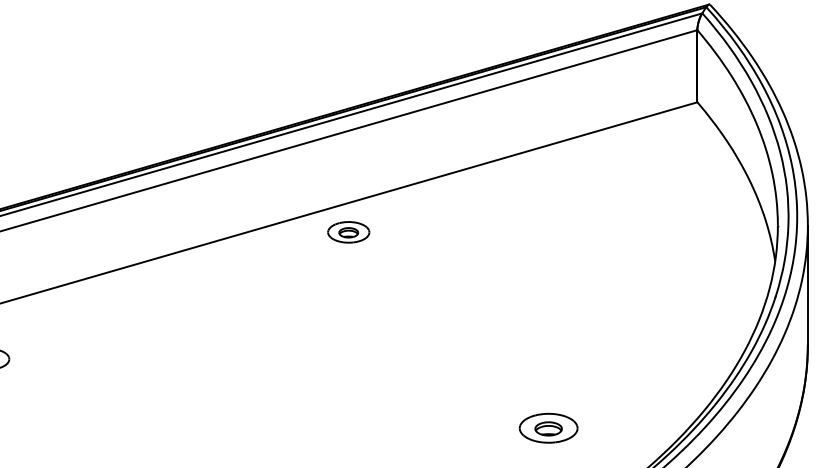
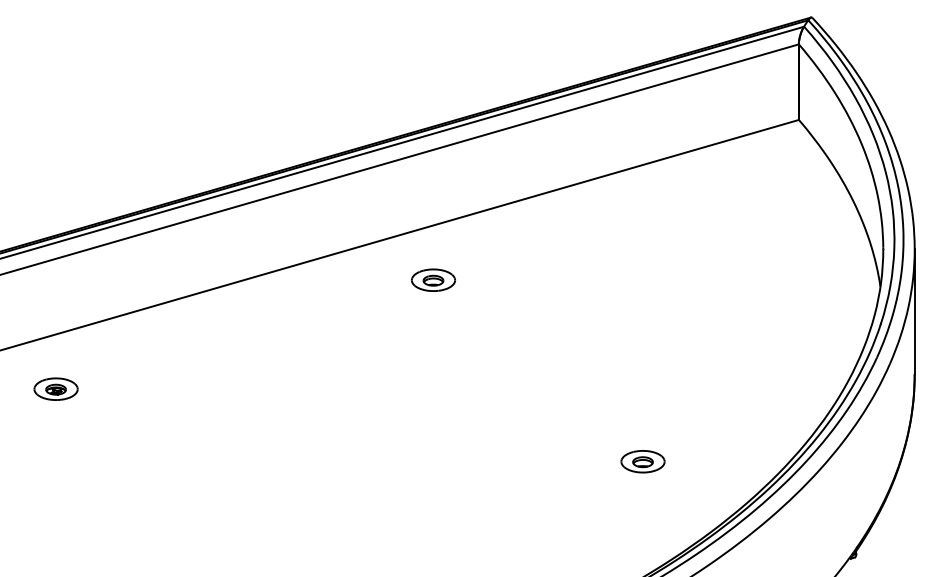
part: (348, 231) -> (433, 279), moved
part: (548, 428) -> (642, 461), size x0.71

